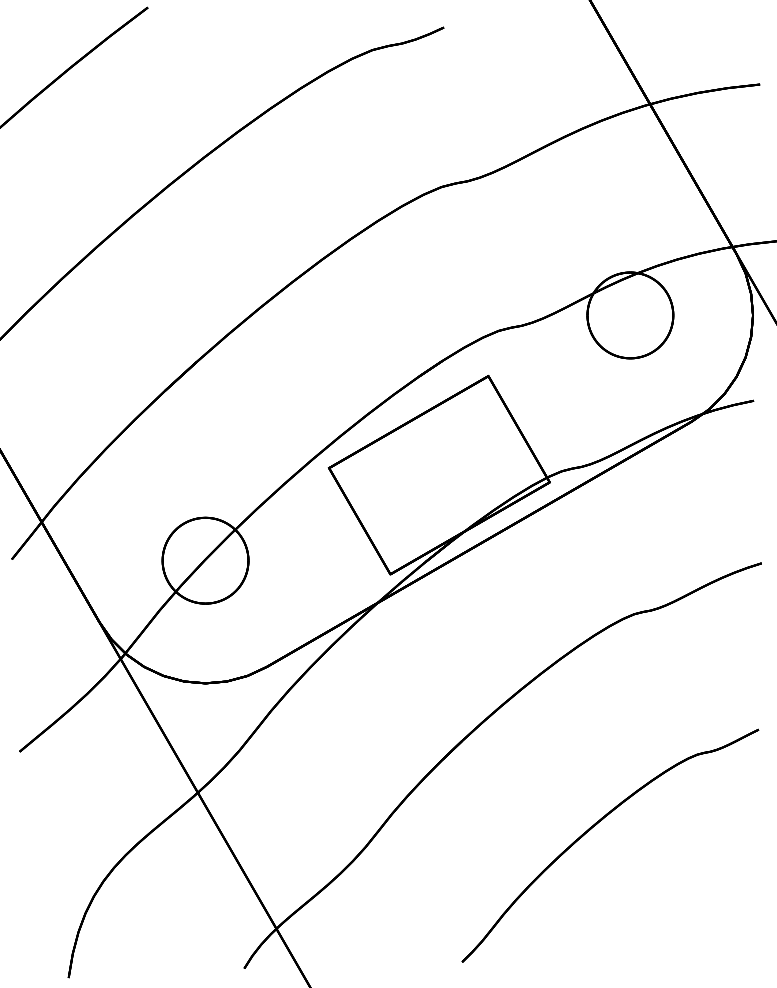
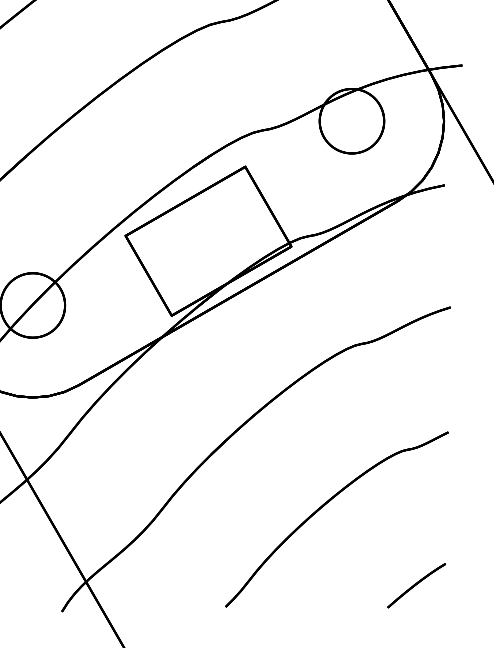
part: (716, 933) -> (416, 585), added

